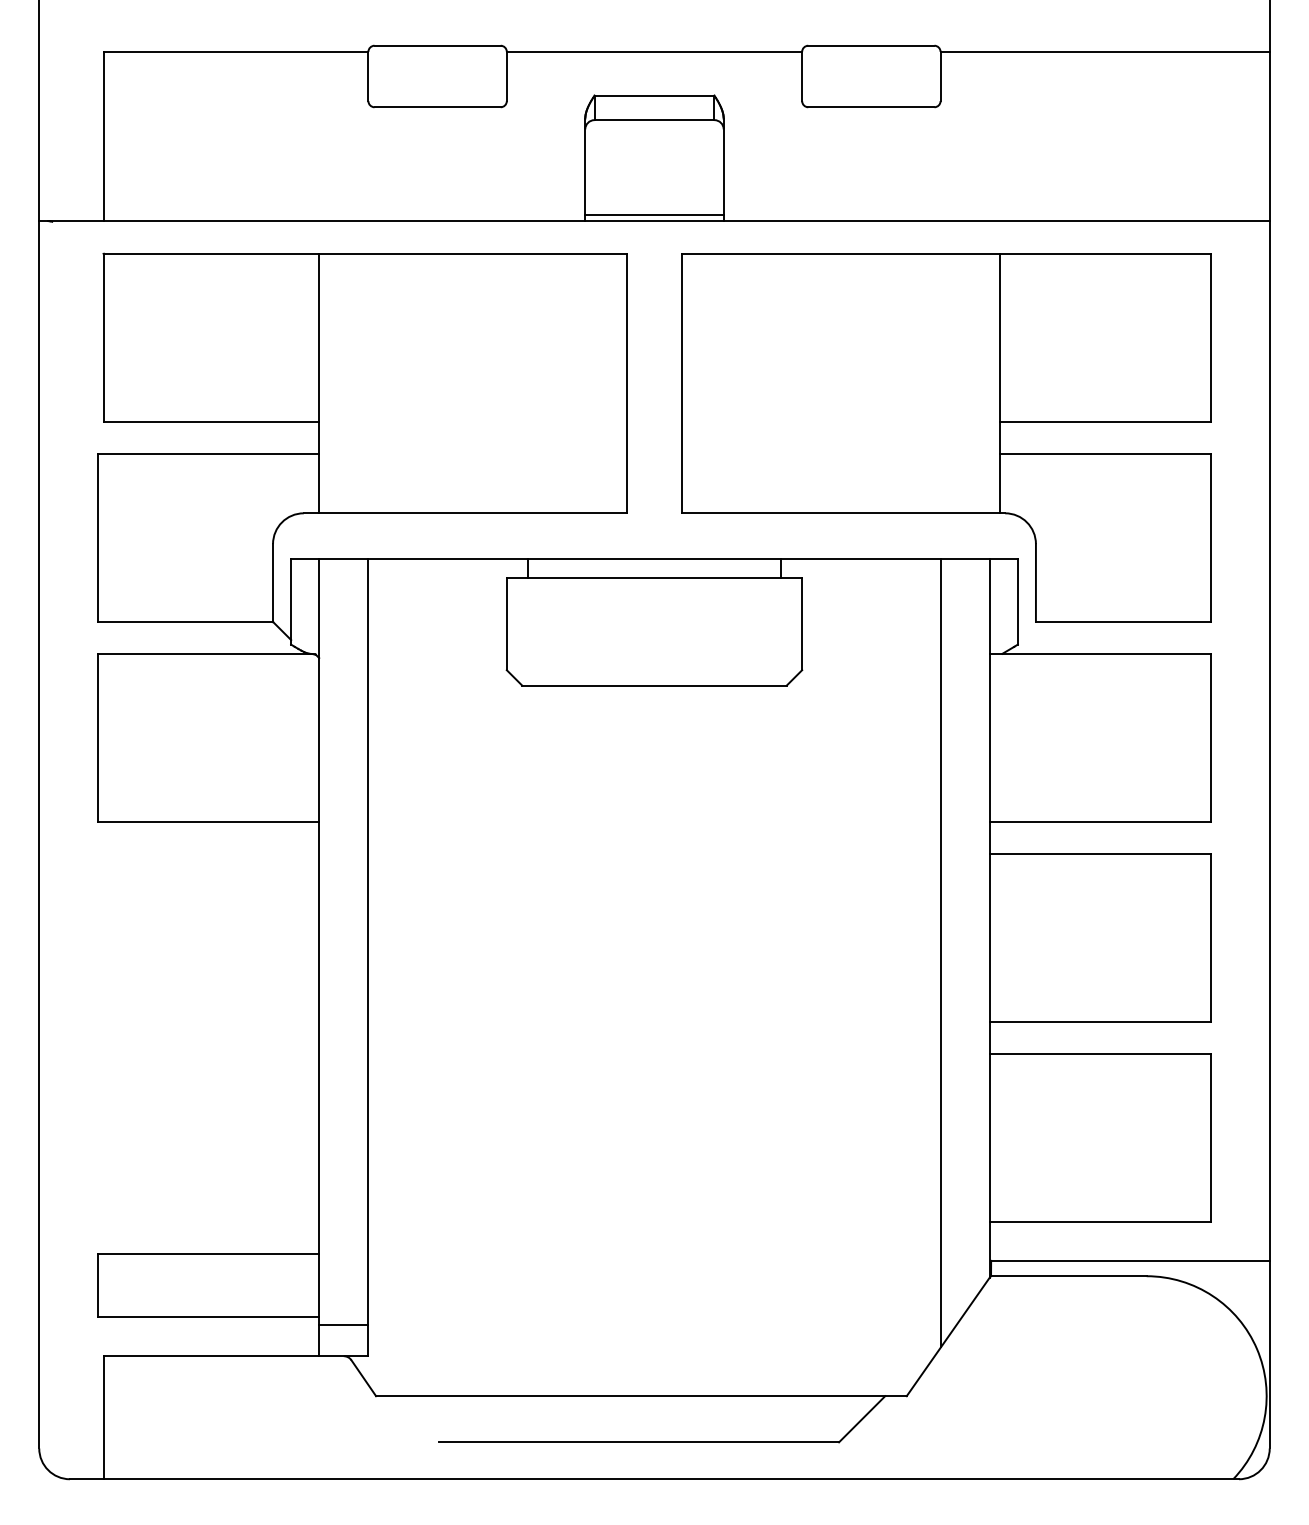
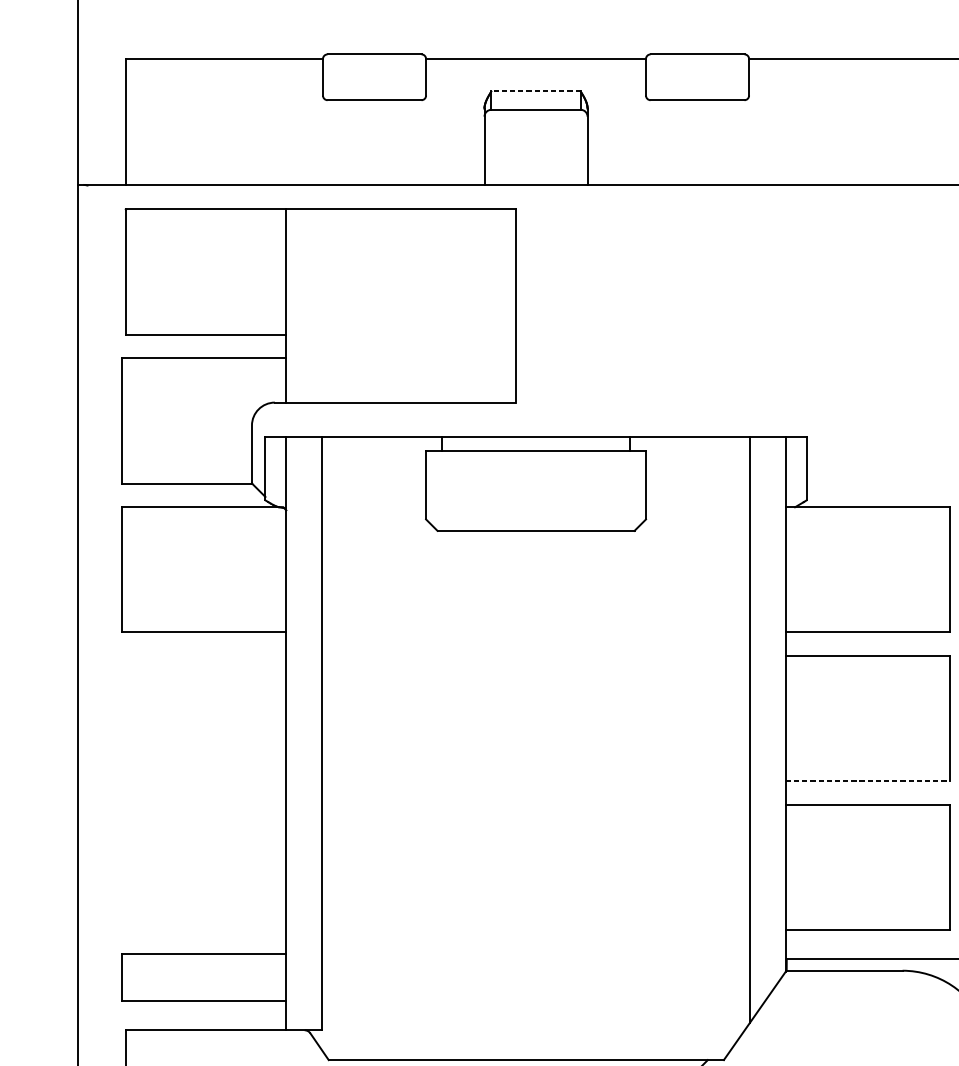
line: (654, 95) -> (536, 91), solid -> dashed
line: (654, 214) -> (536, 180), removed
part: (946, 437) -> (753, 346), removed
line: (1100, 1021) -> (868, 781), solid -> dashed
line: (343, 1325) -> (304, 1007), removed

